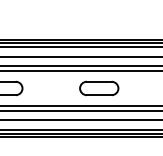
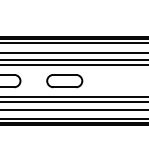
part: (98, 88) -> (64, 81), moved

